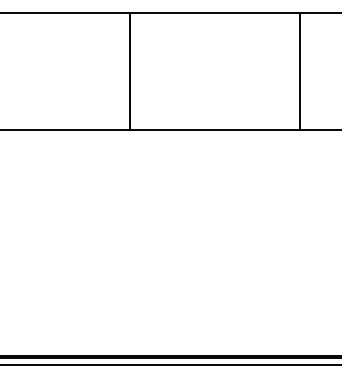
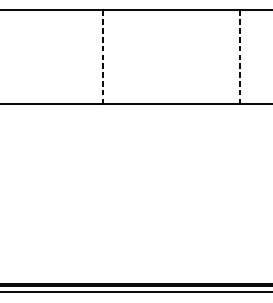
line: (129, 71) -> (103, 57), solid -> dashed
line: (300, 71) -> (240, 57), solid -> dashed

